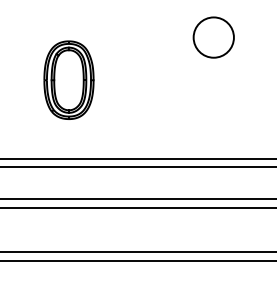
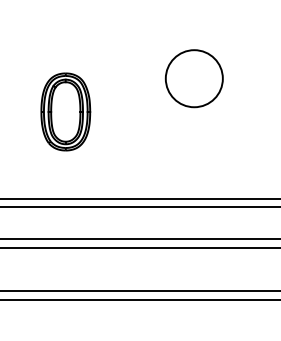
circle: (212, 37) -> (193, 78), size x1.43
part: (68, 79) -> (65, 111), moved

